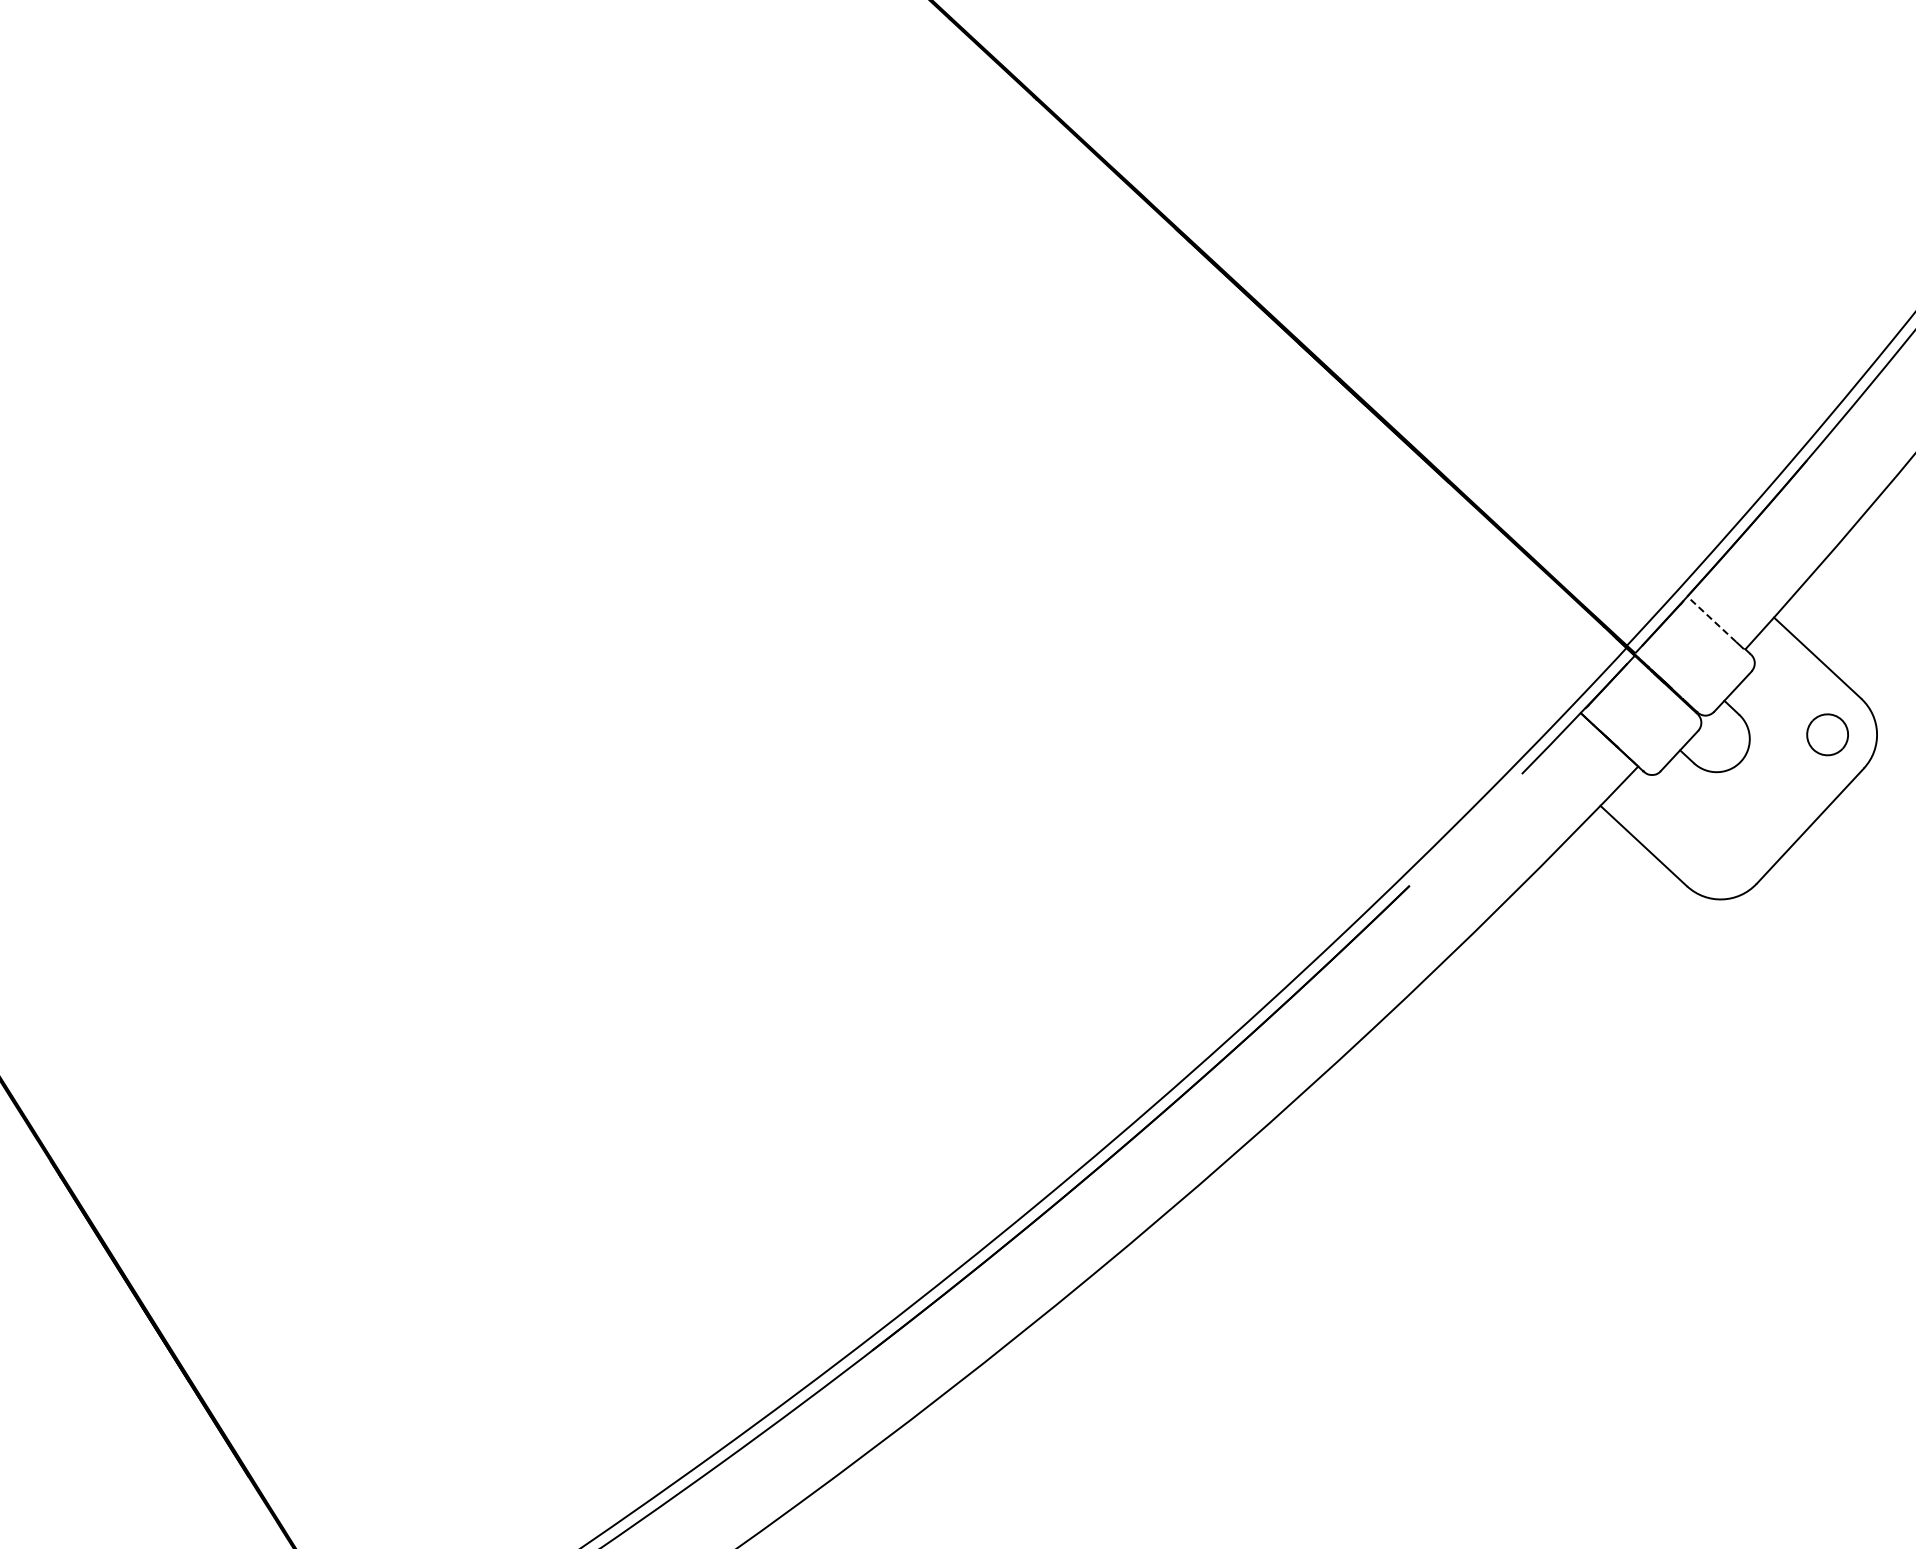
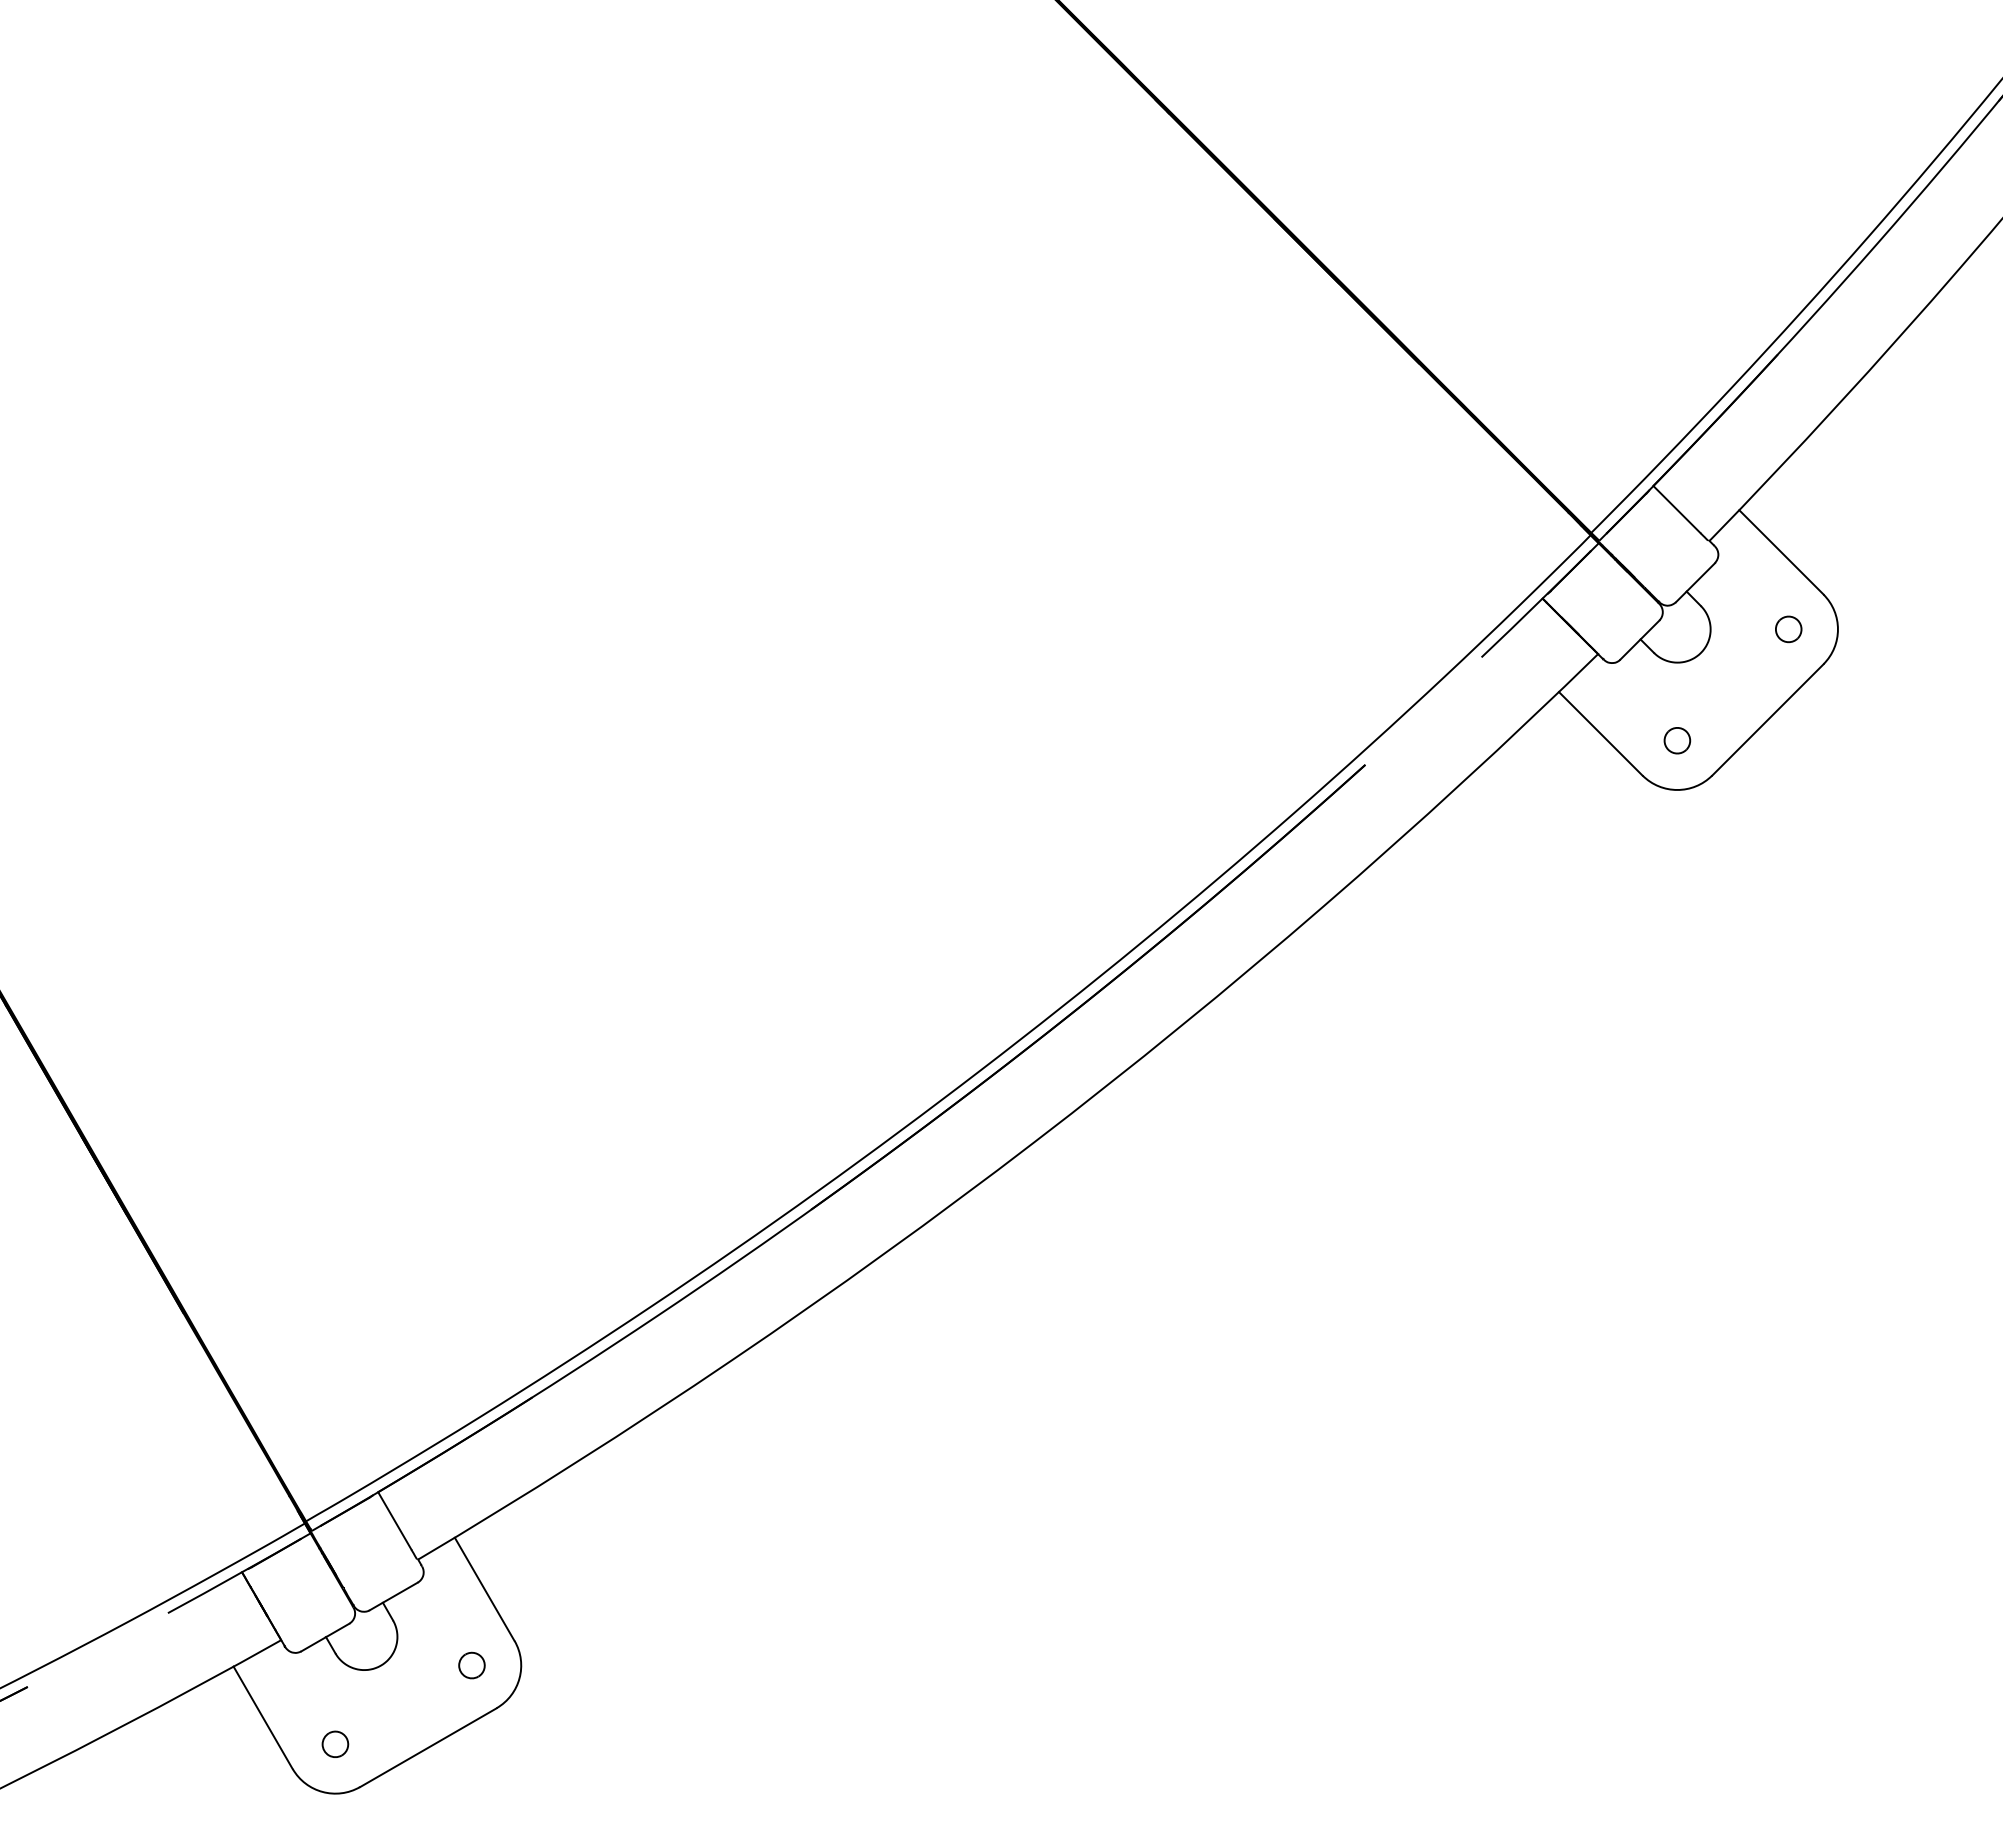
line: (1711, 619) -> (1676, 509), dashed -> solid
part: (1827, 734) -> (1788, 629), size x0.62
part: (1720, 849) -> (1677, 740), added

